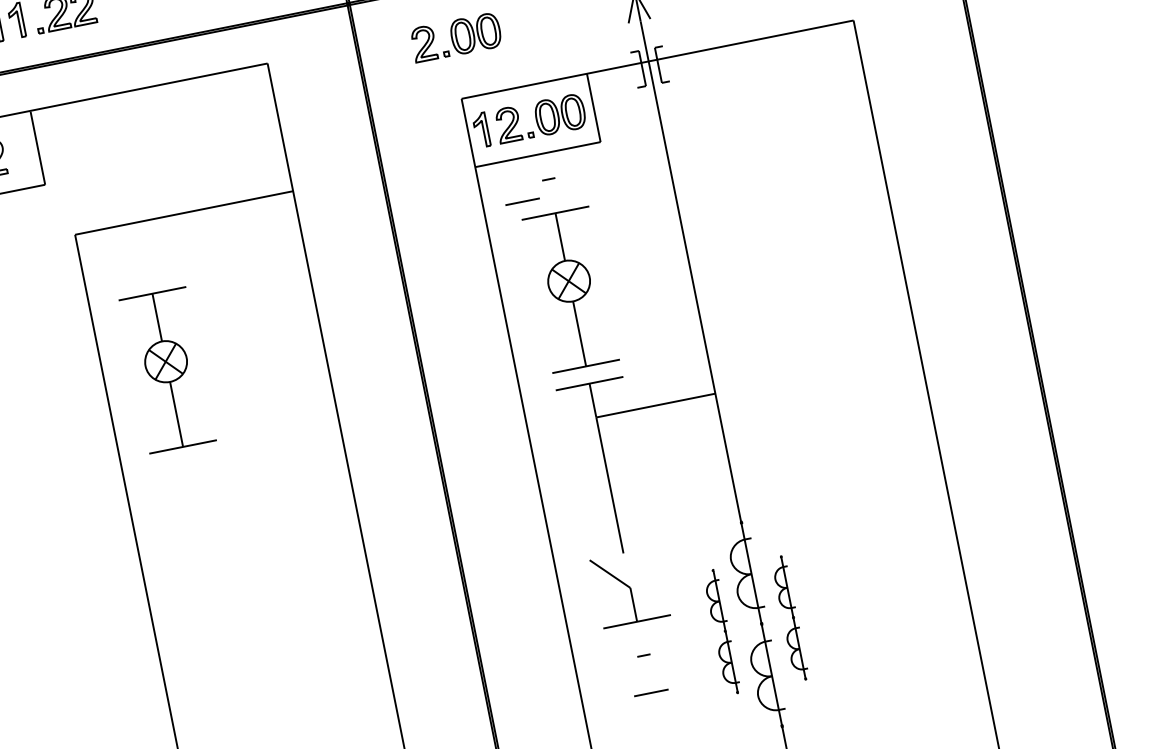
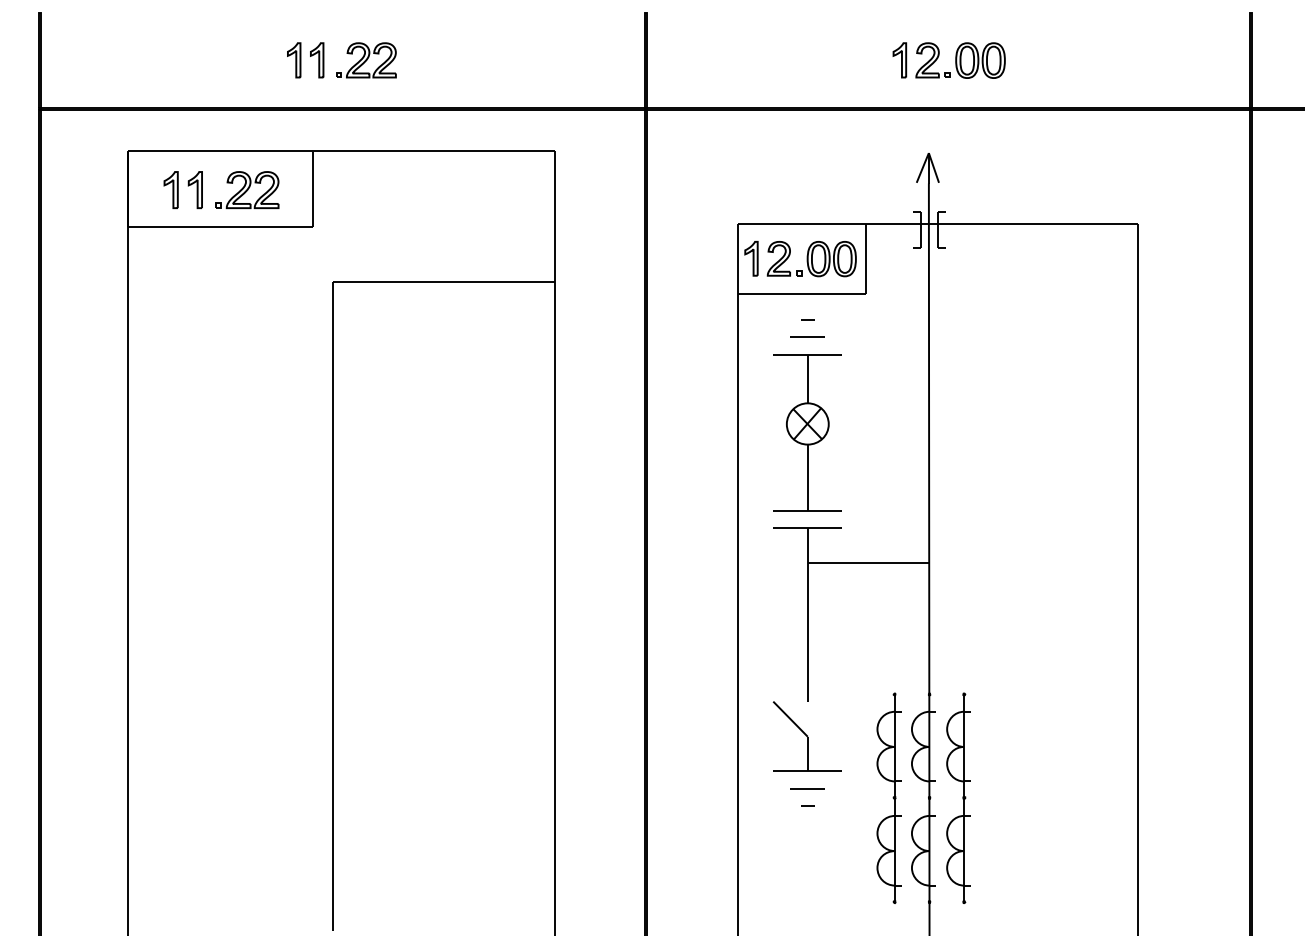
part: (455, 38) -> (744, 163), removed
line: (522, 201) -> (807, 336), moved
part: (167, 370) -> (396, 432), removed
part: (790, 617) -> (958, 797), size x1.67
part: (721, 631) -> (888, 797), size x1.67
line: (651, 692) -> (807, 788), moved

